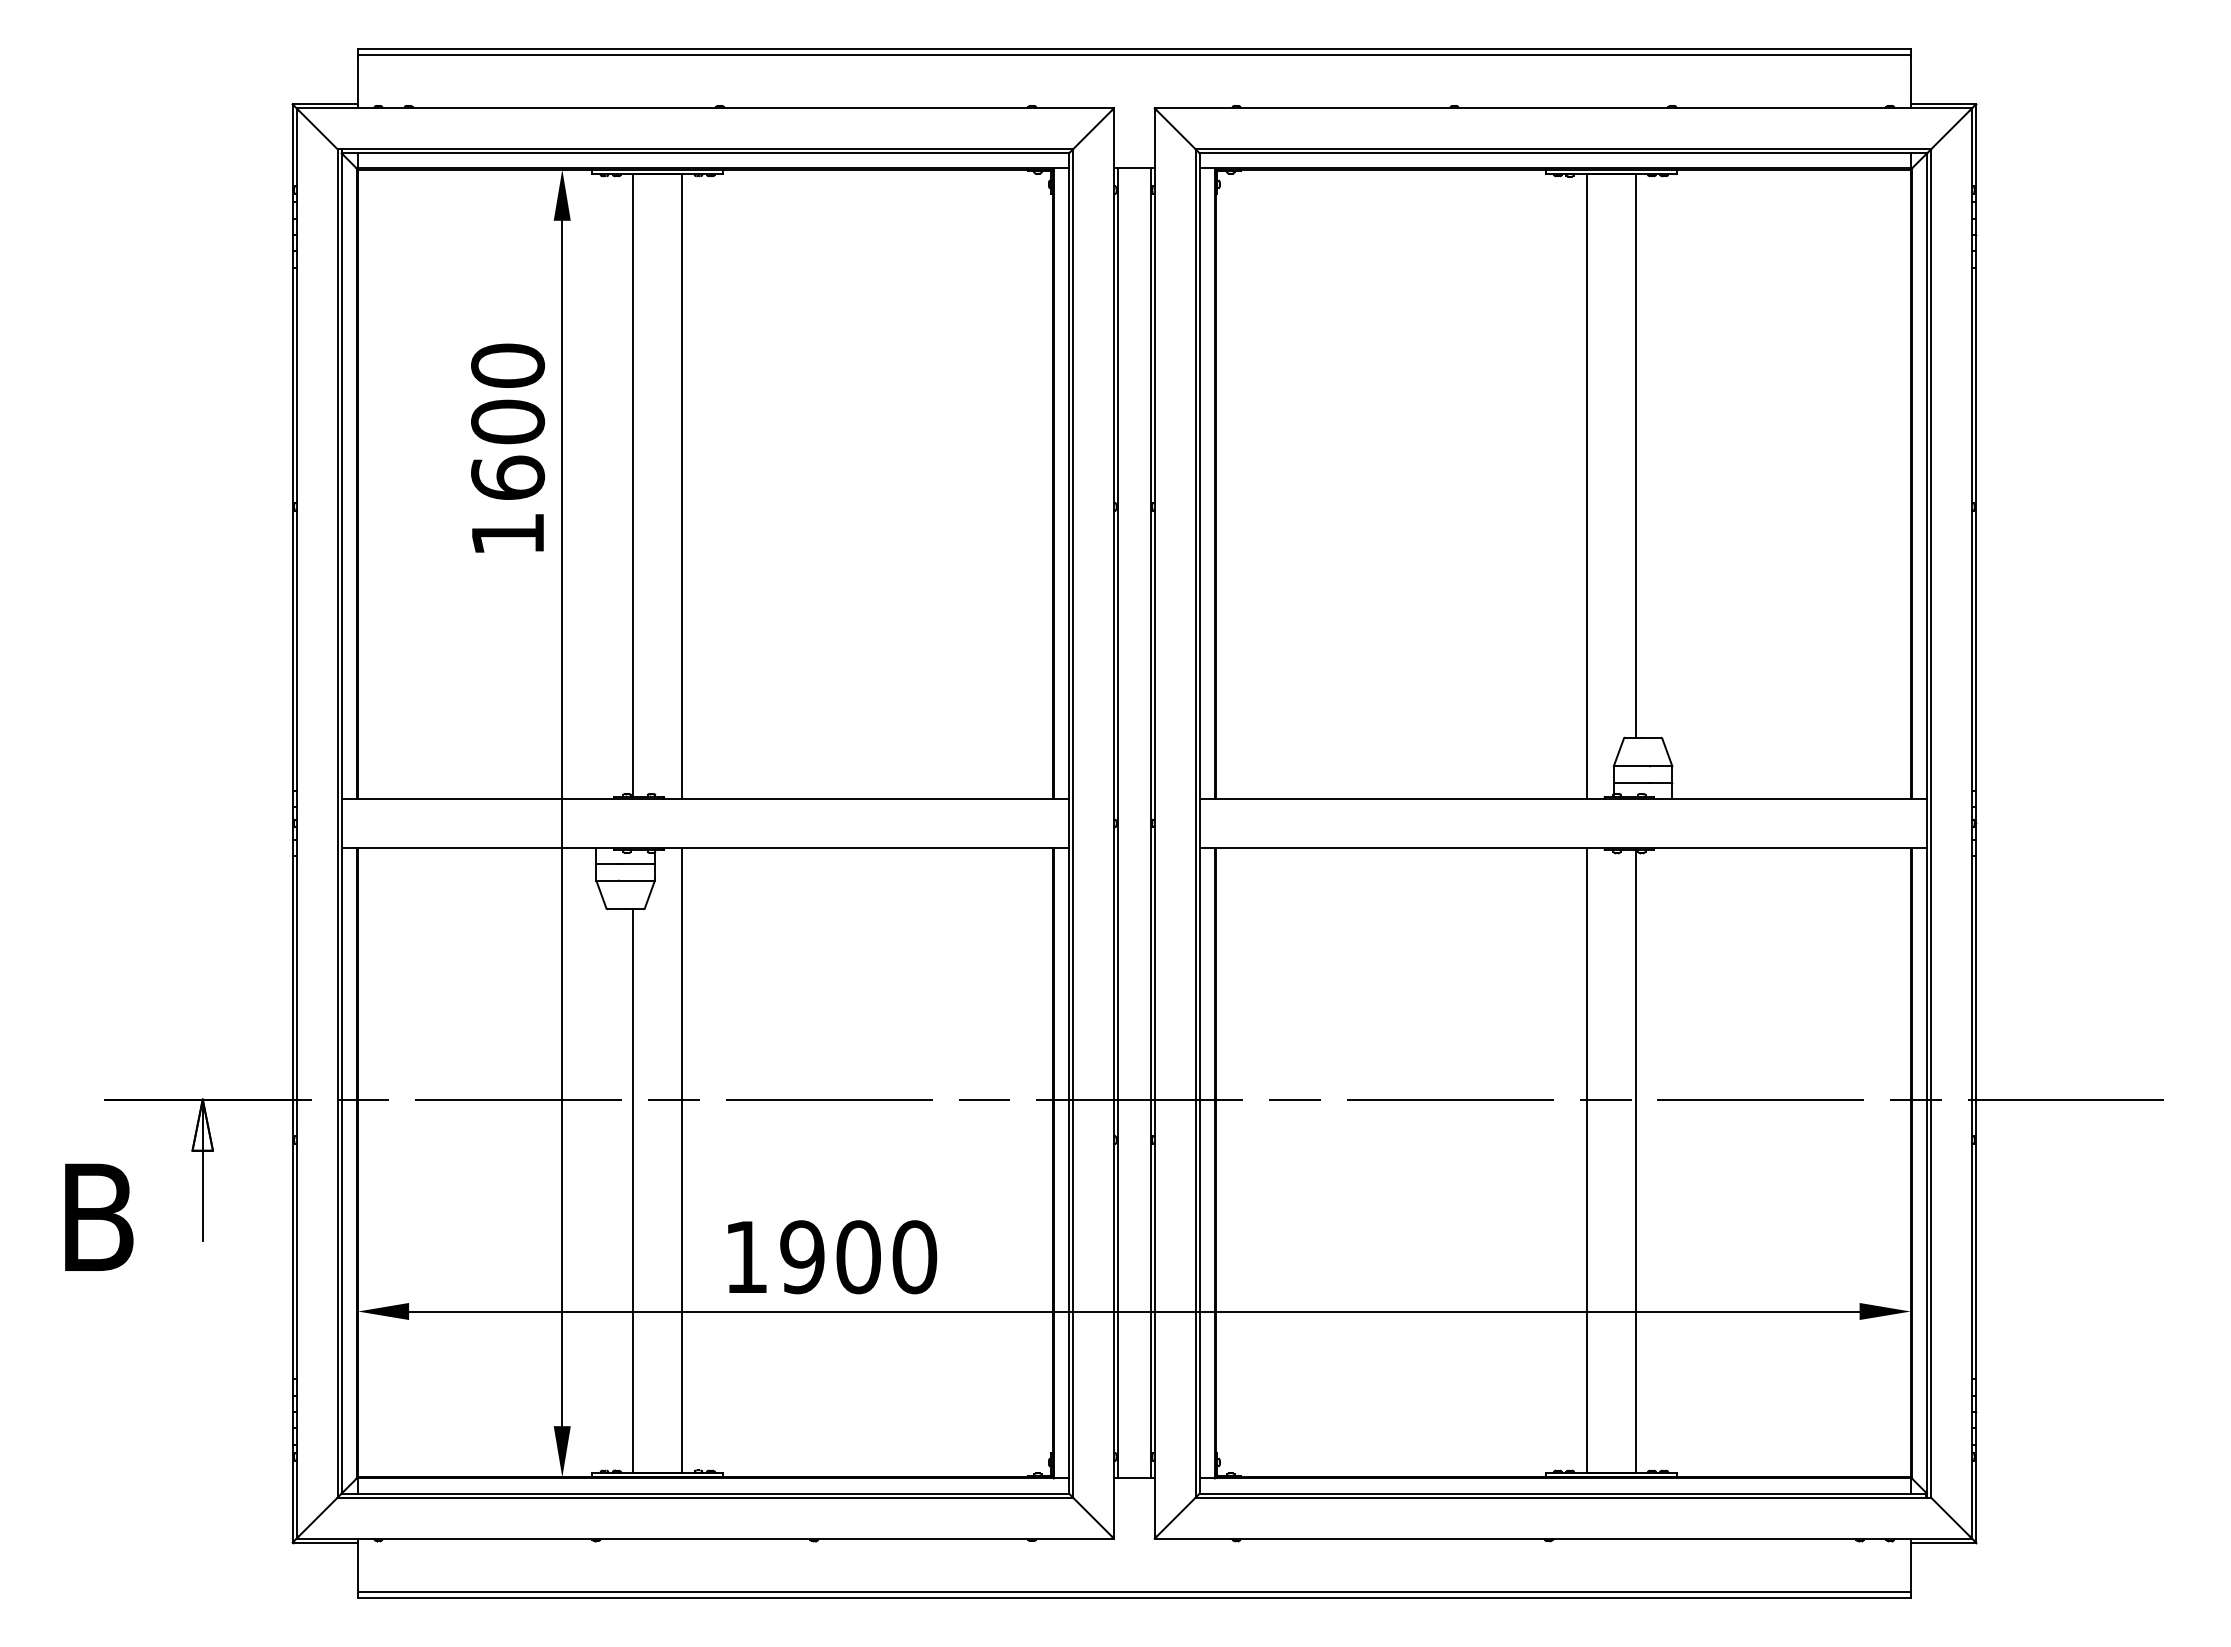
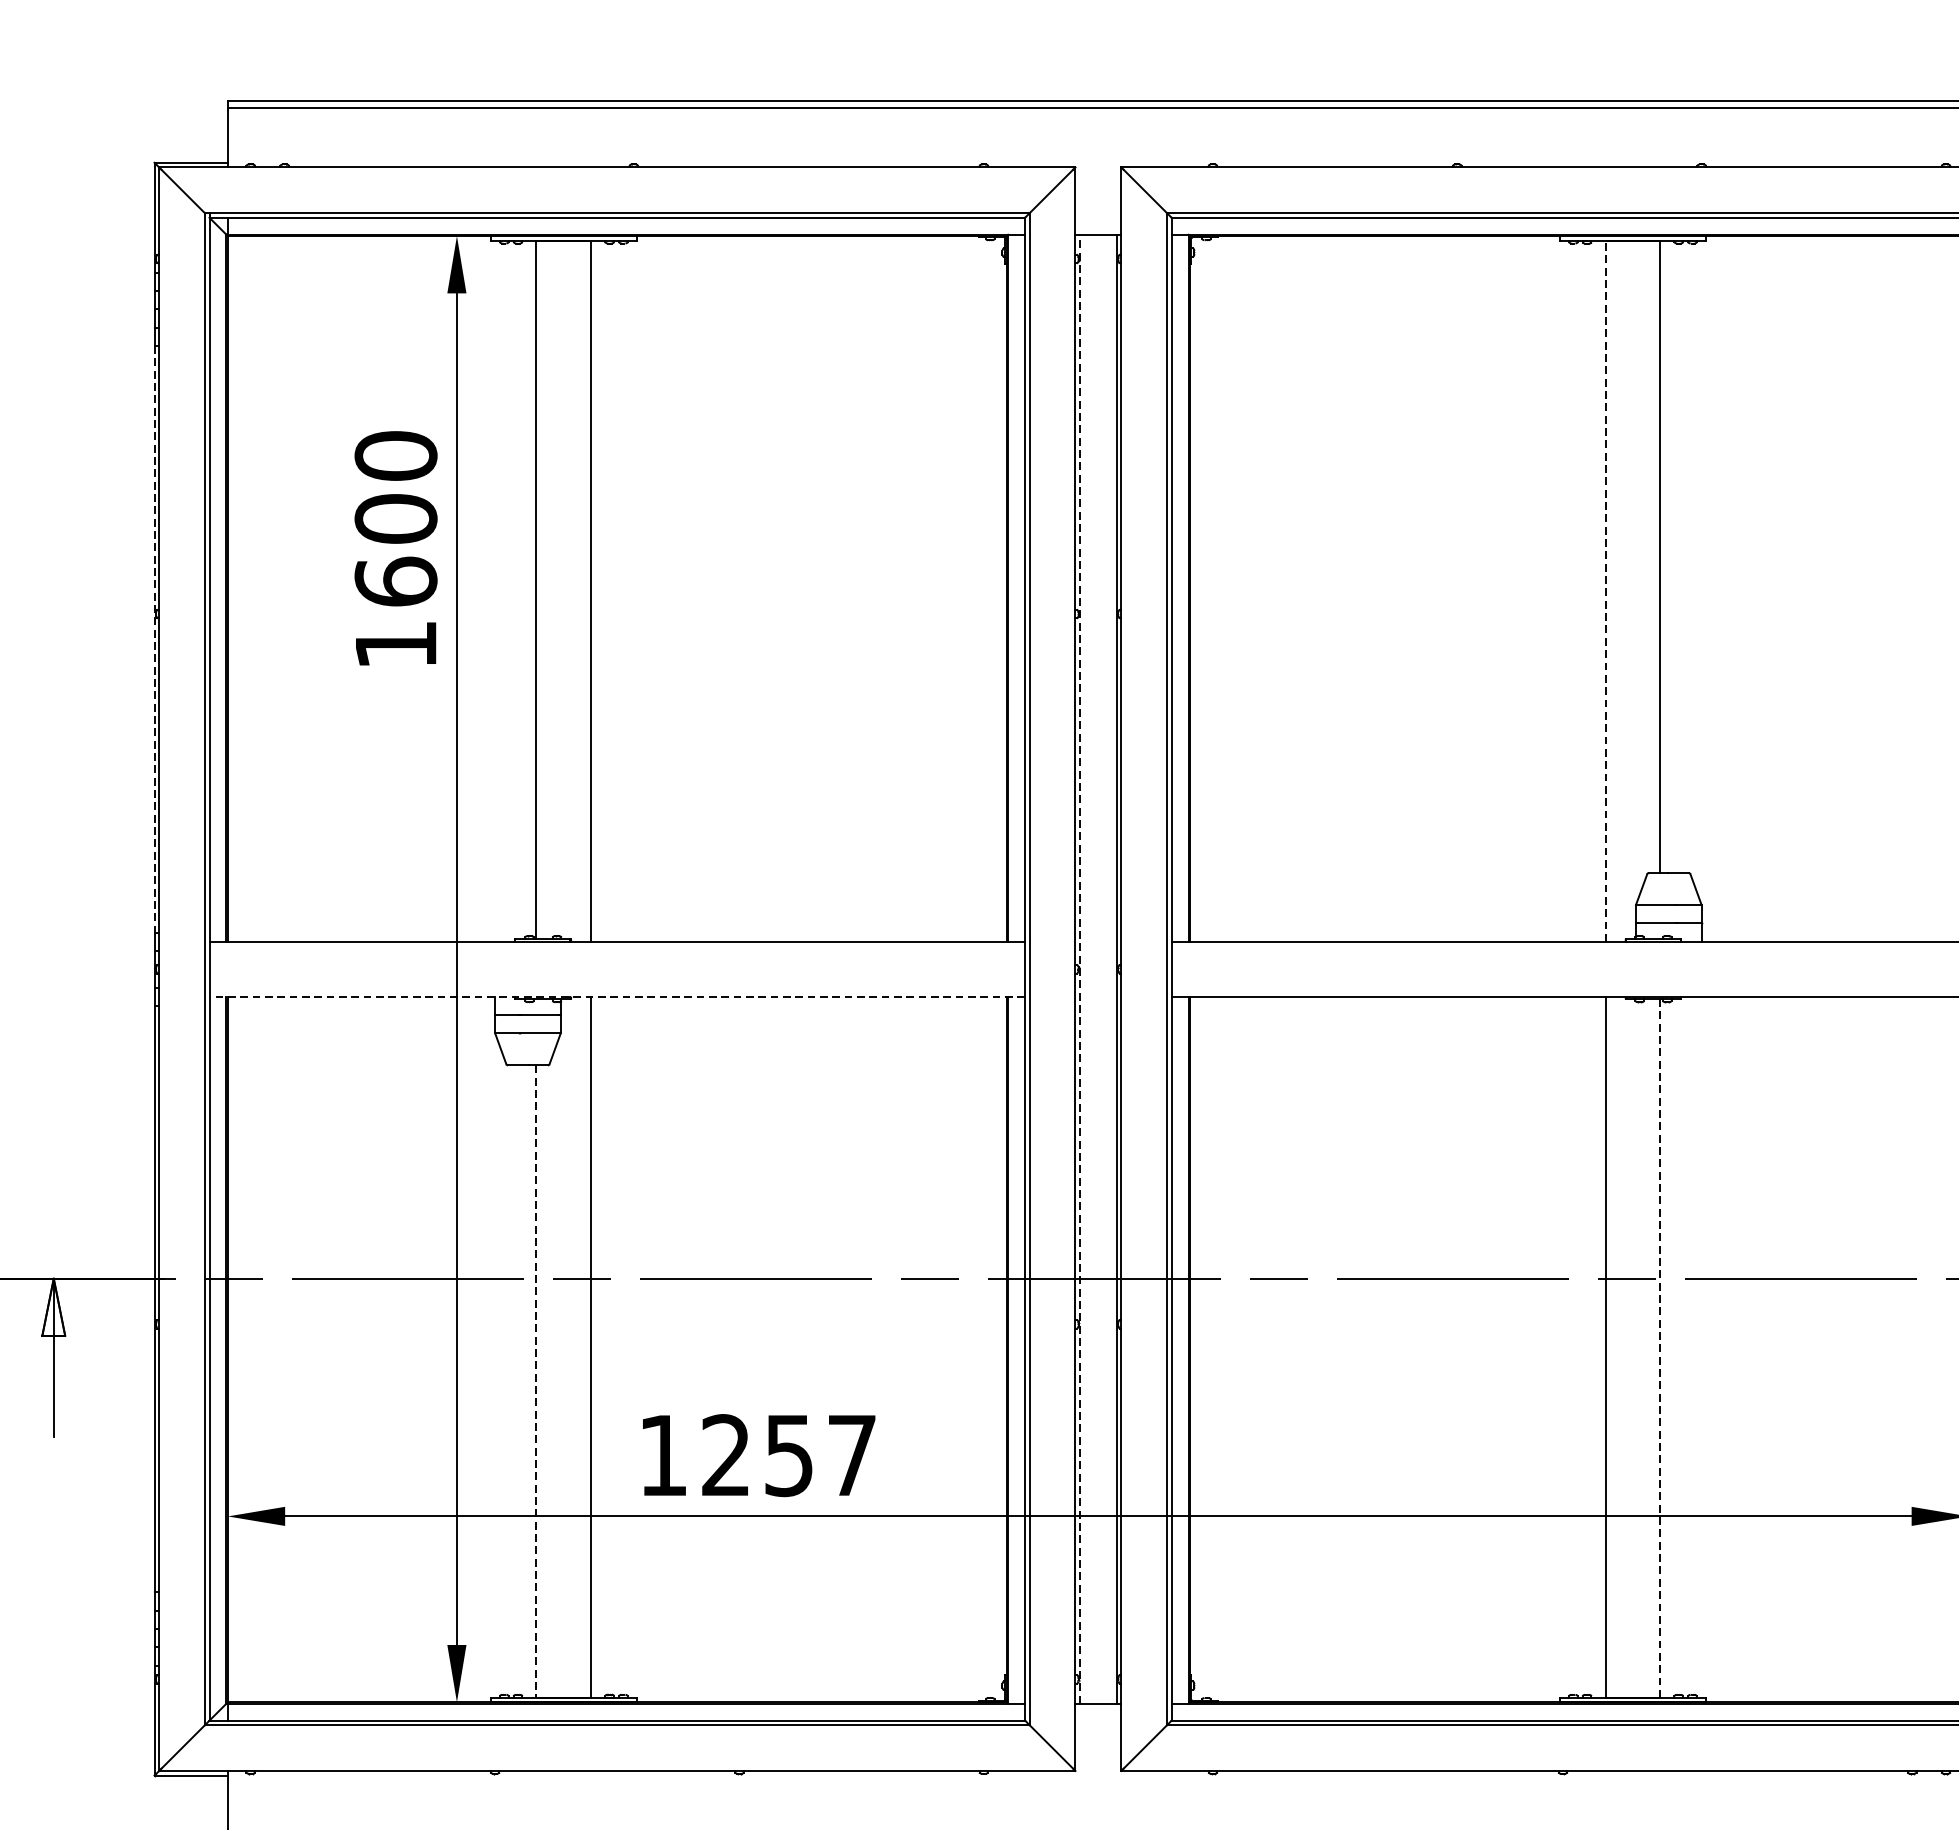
line: (1586, 486) -> (1605, 591), solid -> dashed
line: (292, 529) -> (154, 639), solid -> dashed
line: (1118, 823) -> (1080, 969), solid -> dashed
line: (705, 848) -> (617, 997), solid -> dashed
line: (1635, 1161) -> (1660, 1348), solid -> dashed
line: (633, 1191) -> (536, 1381), solid -> dashed
text: (858, 1257) -> (789, 1455), 1900 -> 1257

